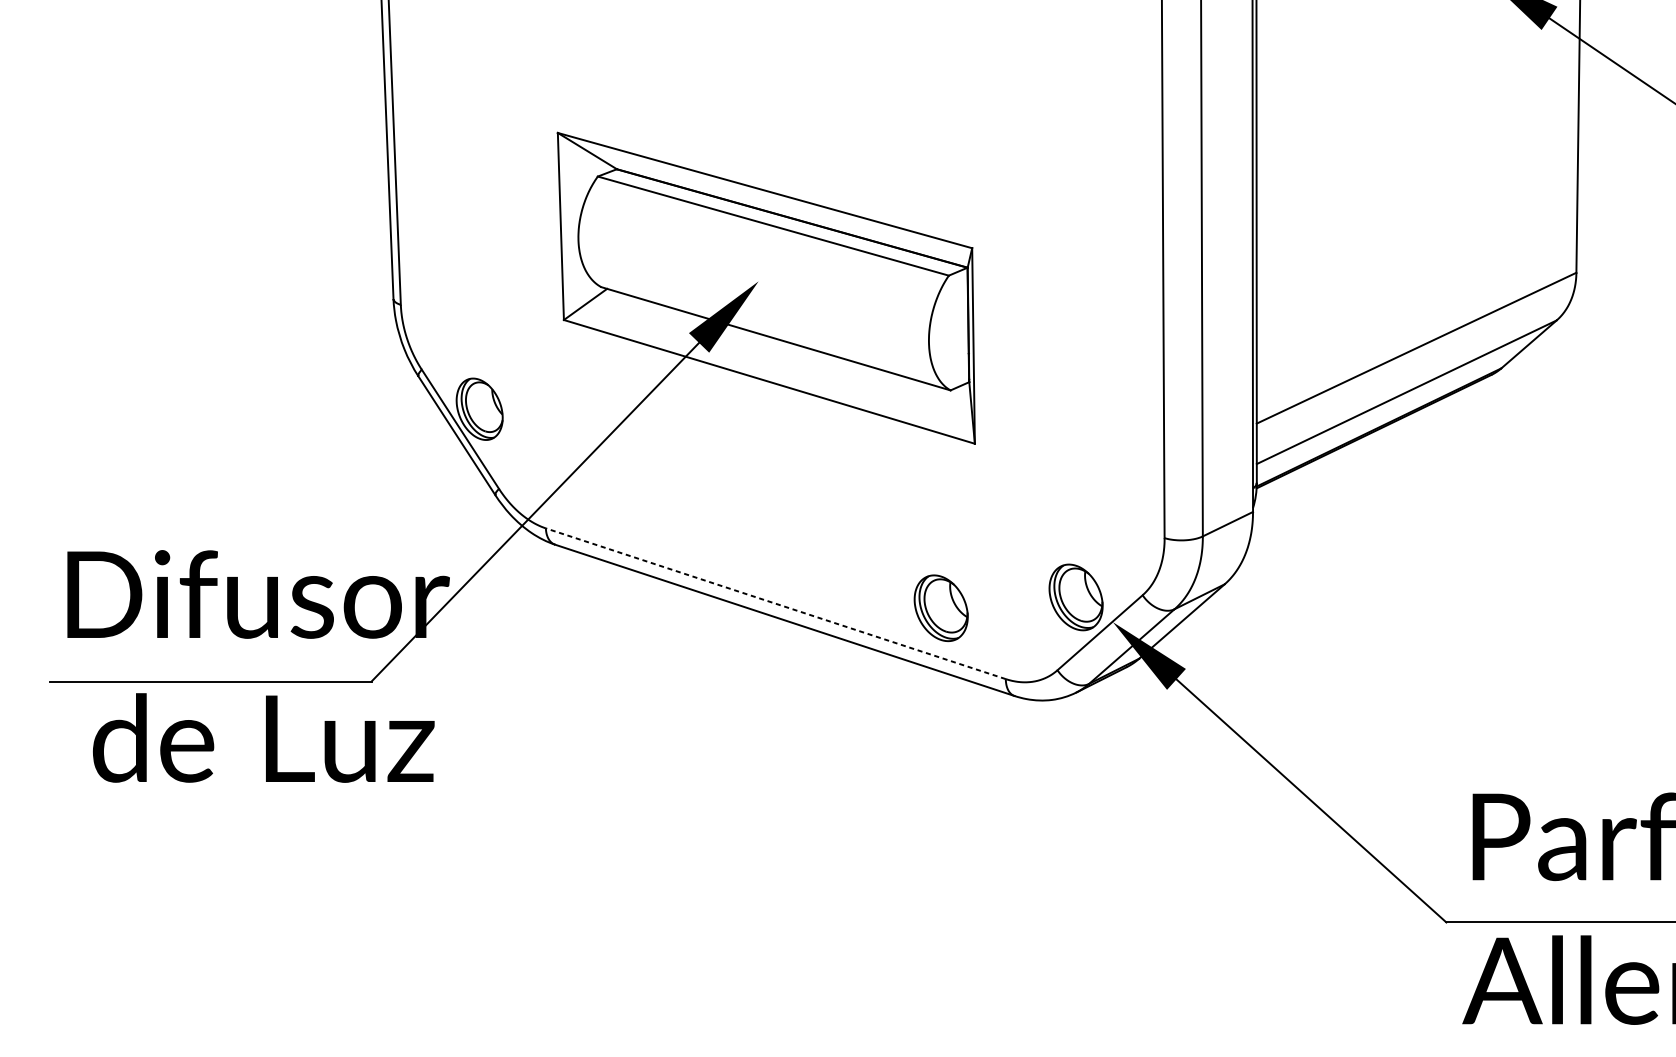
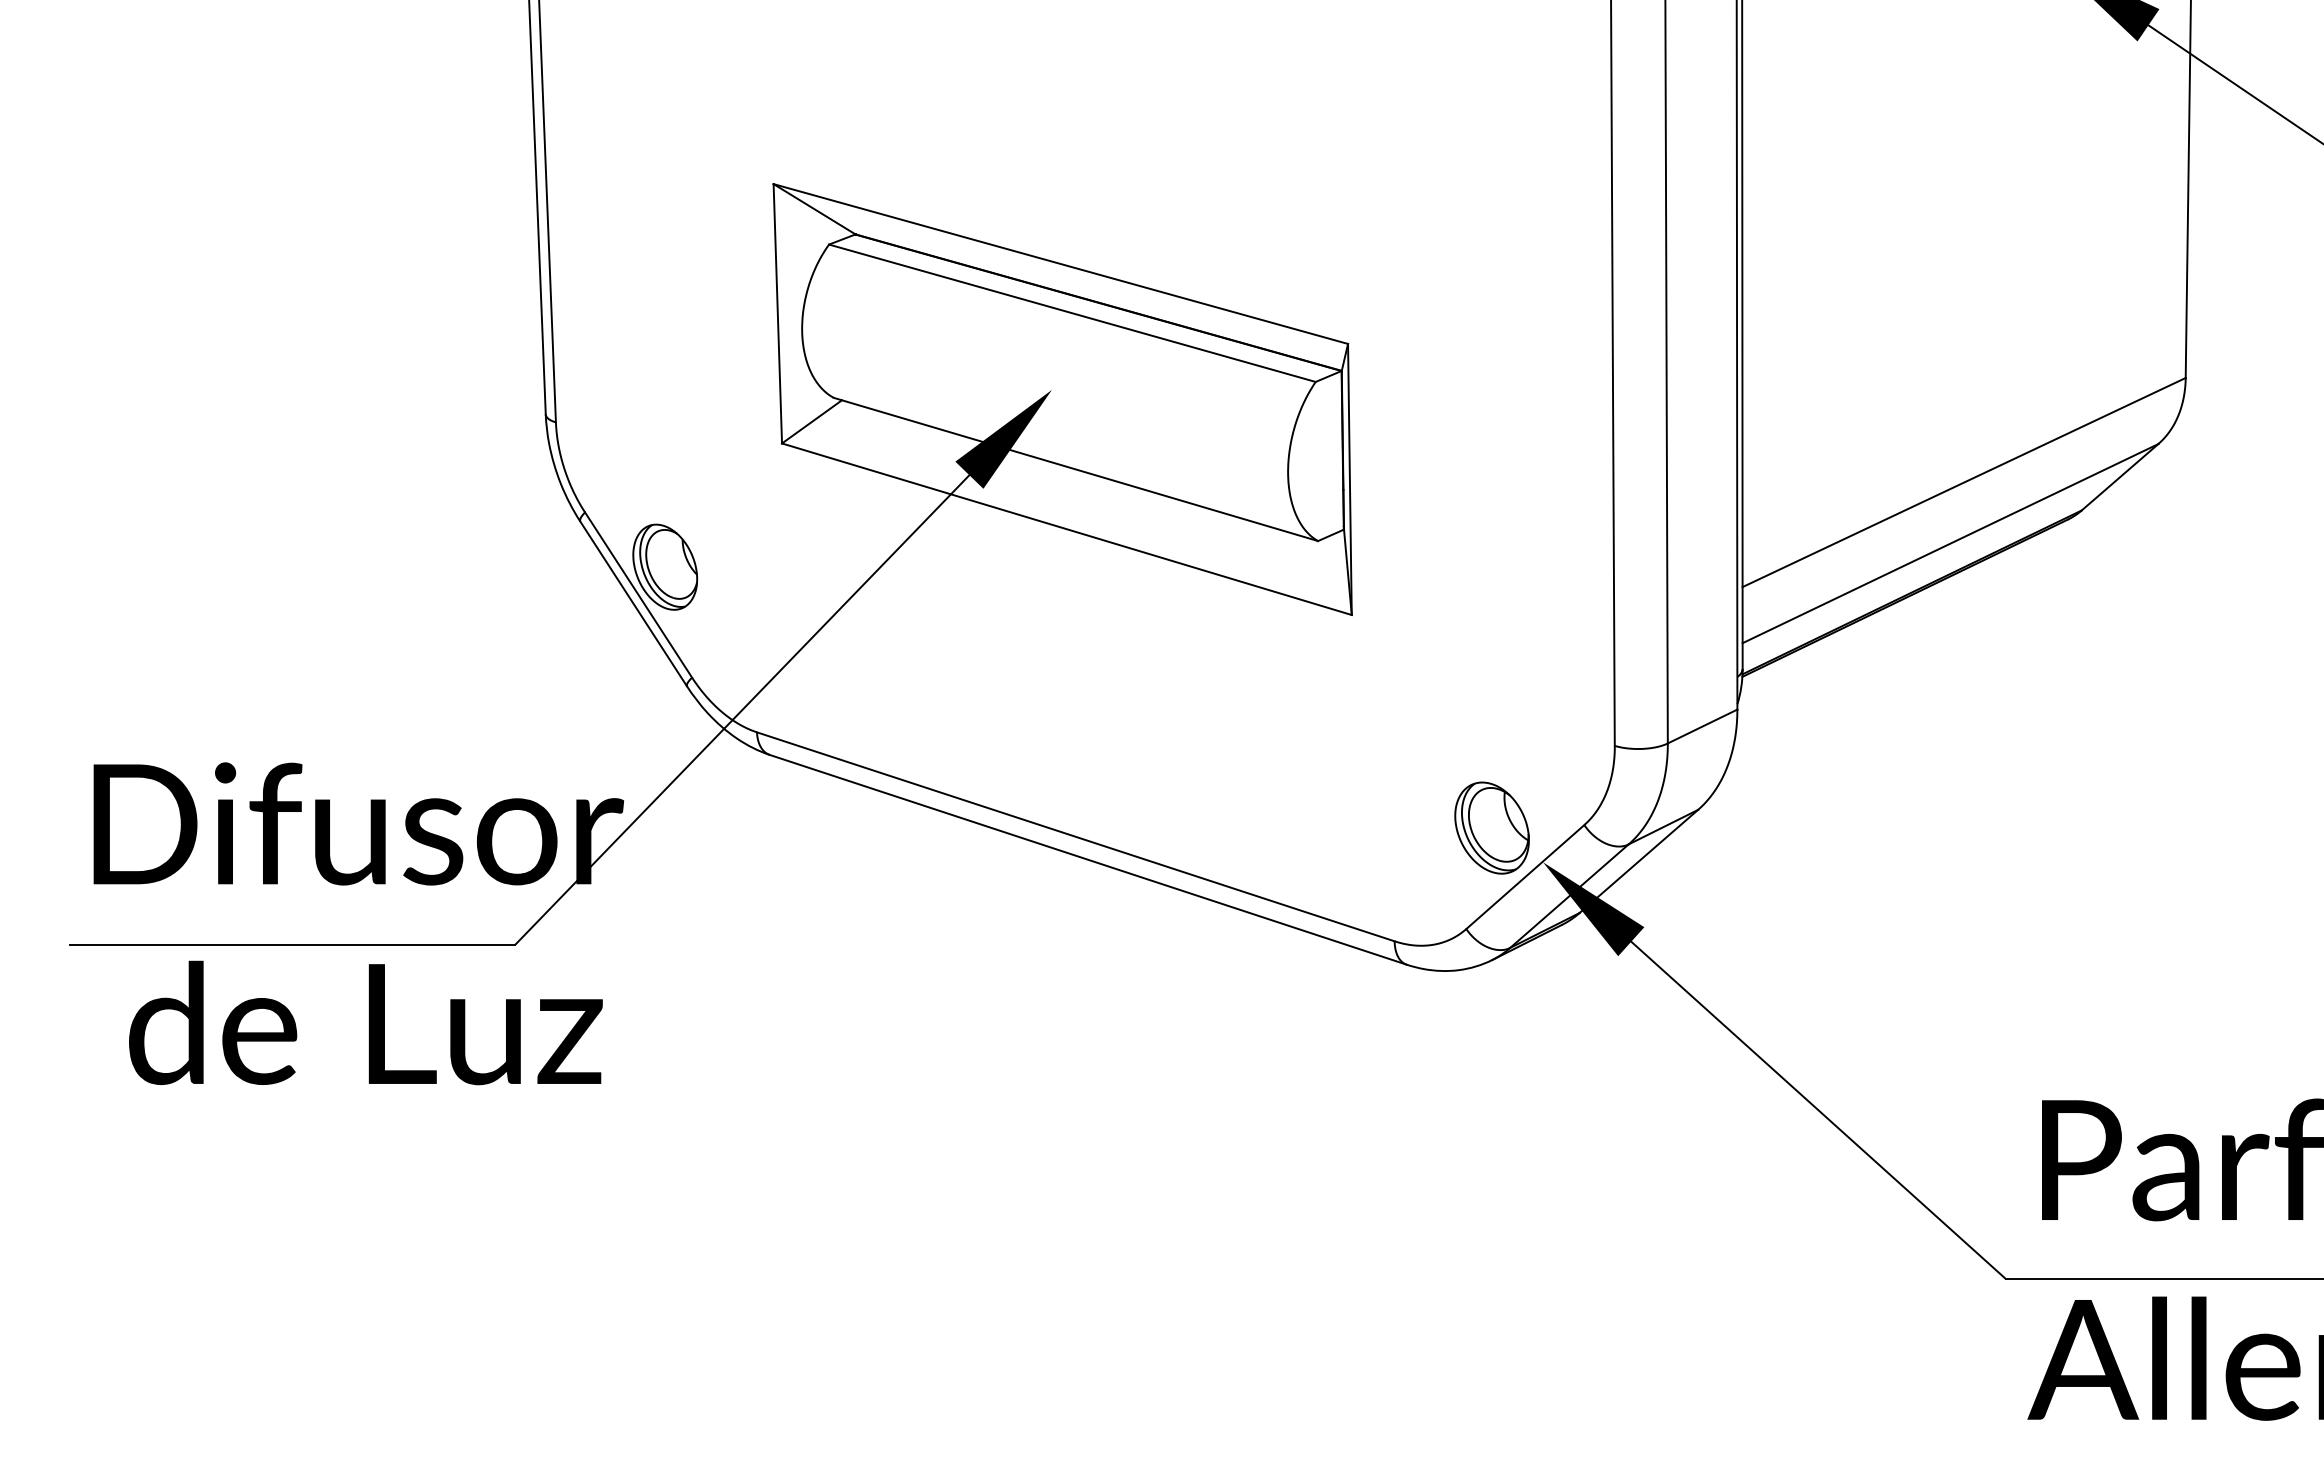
line: (775, 603) -> (1075, 836), dashed -> solid
part: (940, 607) -> (1304, 842), removed

